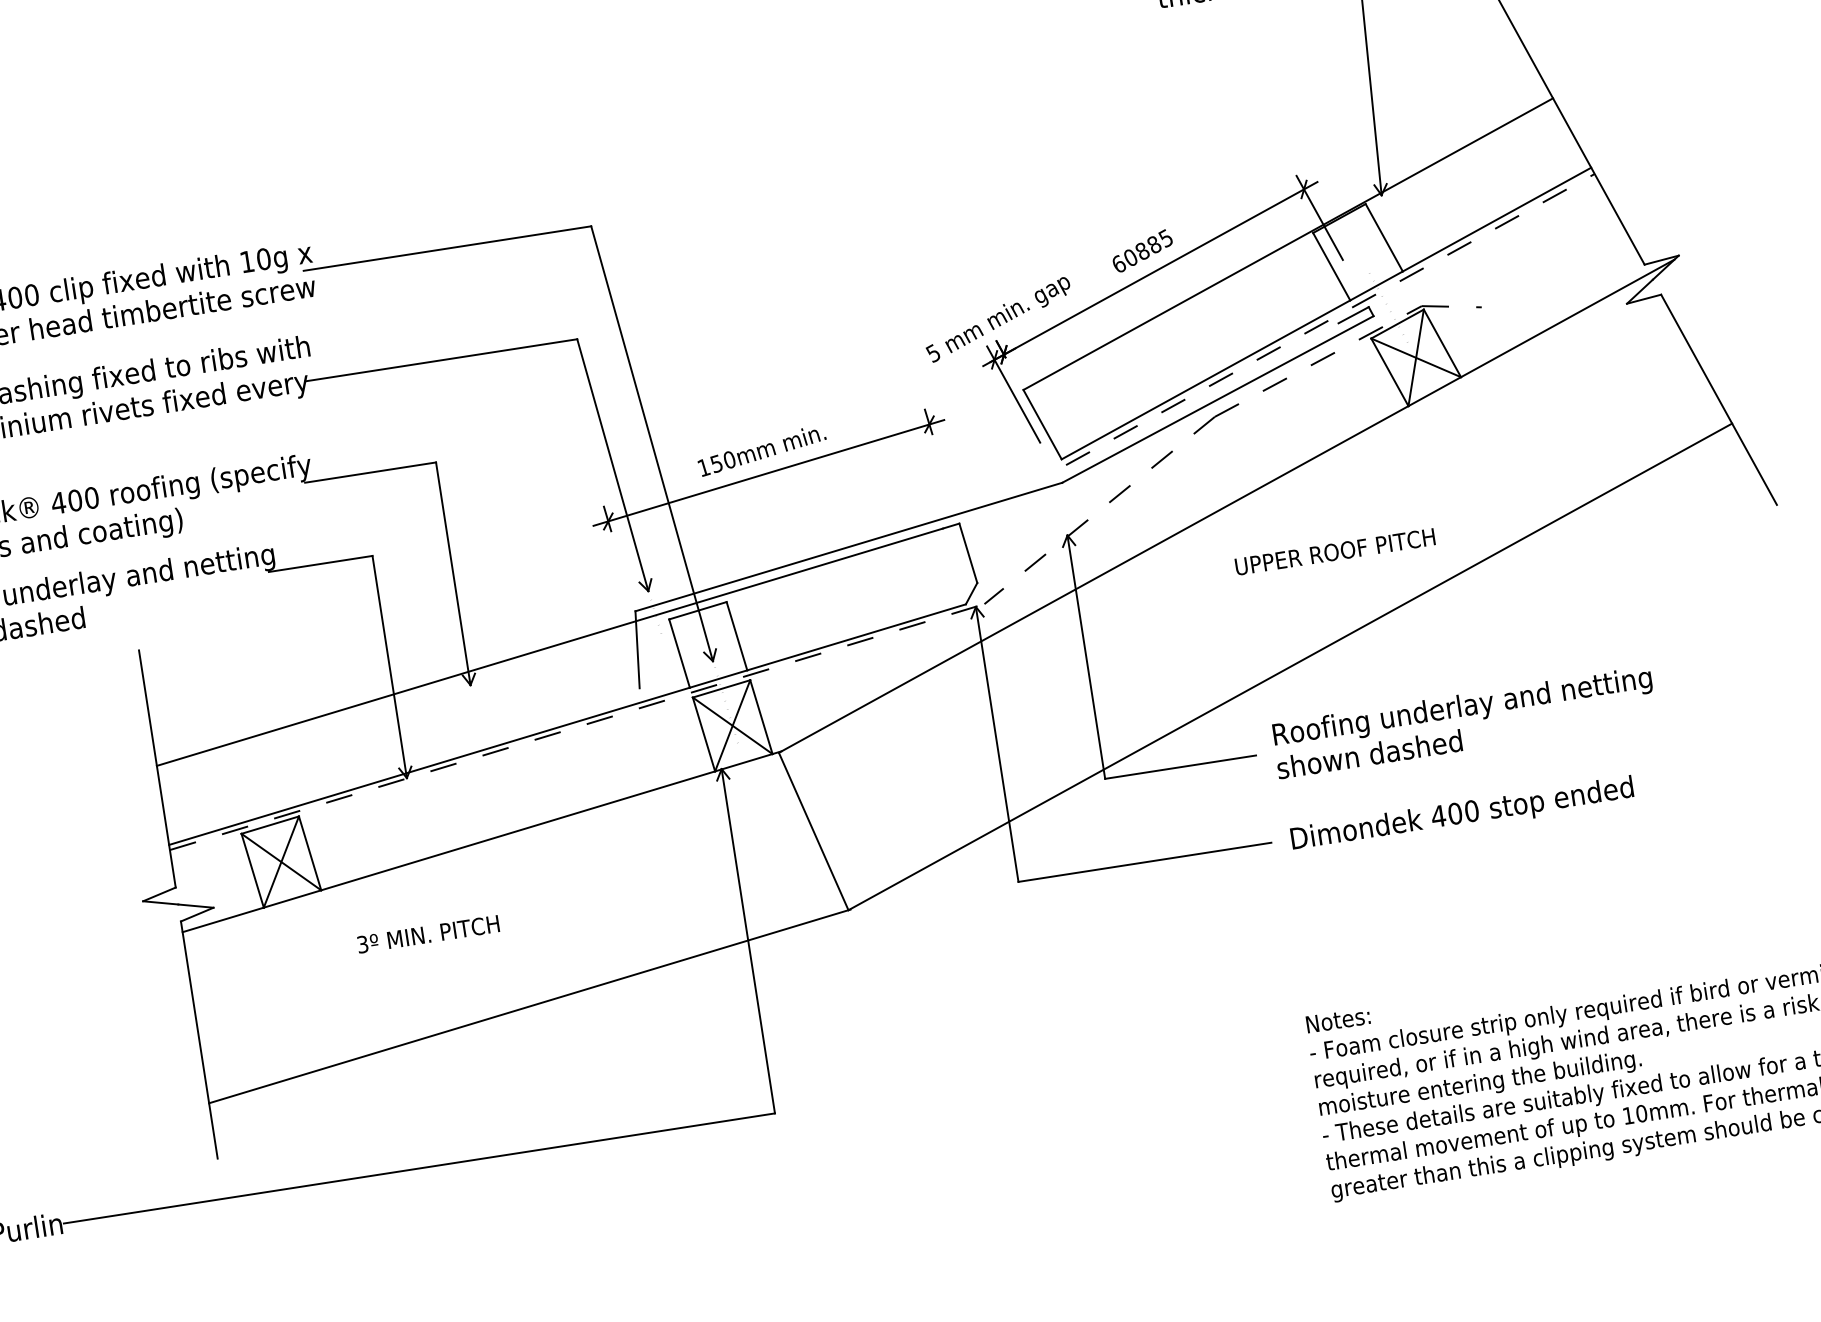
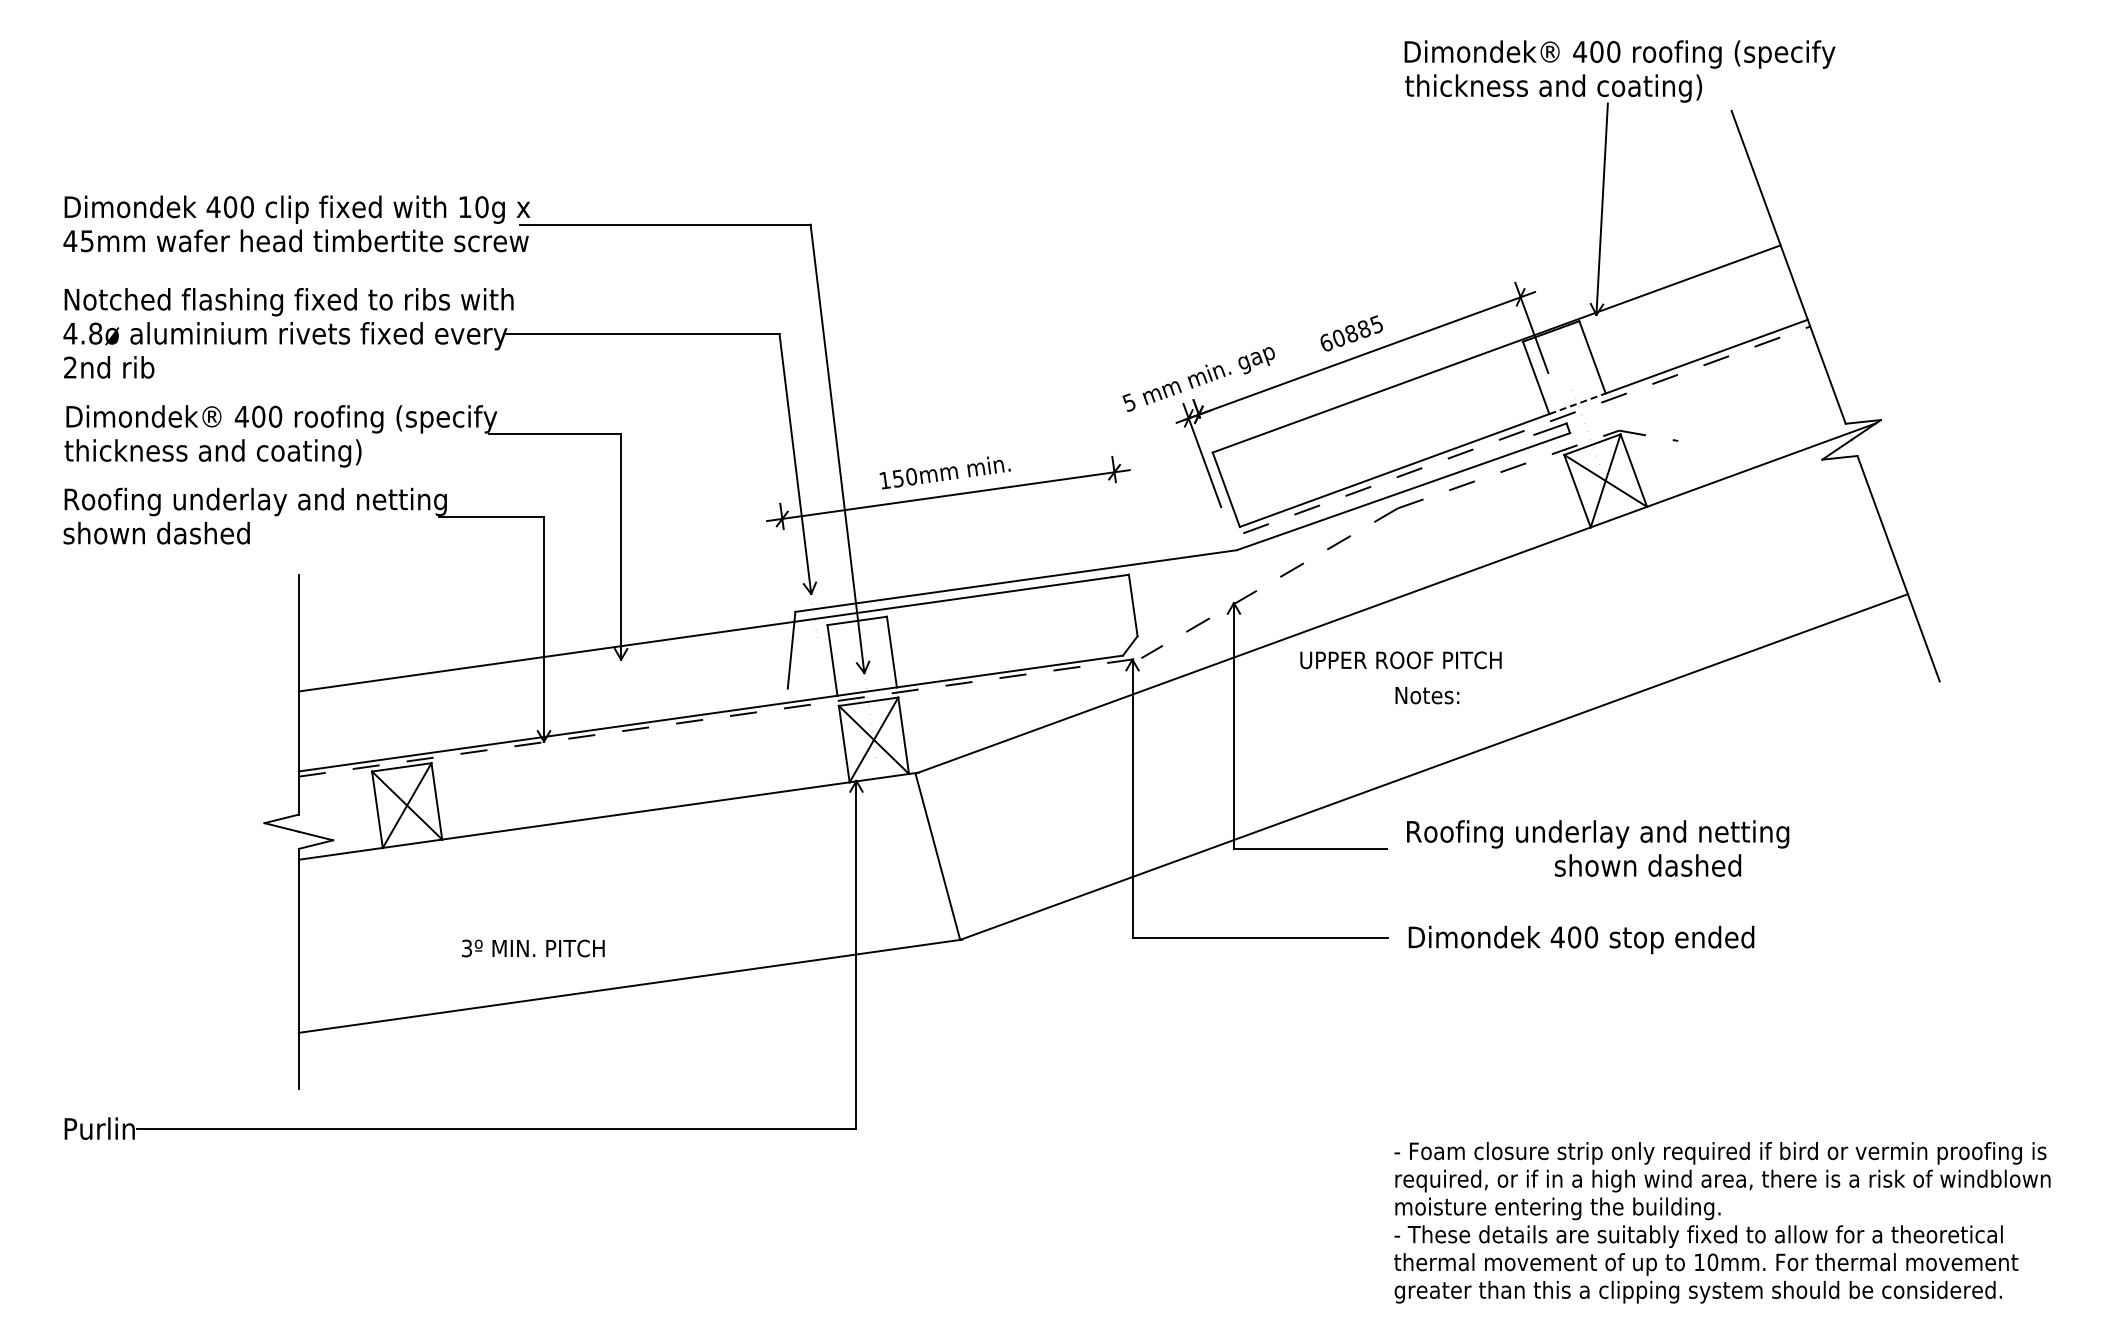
line: (1376, 285) -> (1577, 403), solid -> dashed
text: (1334, 552) -> (1400, 660), moved
text: (1369, 754) -> (1647, 865), moved
text: (428, 934) -> (533, 948), moved
text: (1338, 1020) -> (1427, 695), moved

